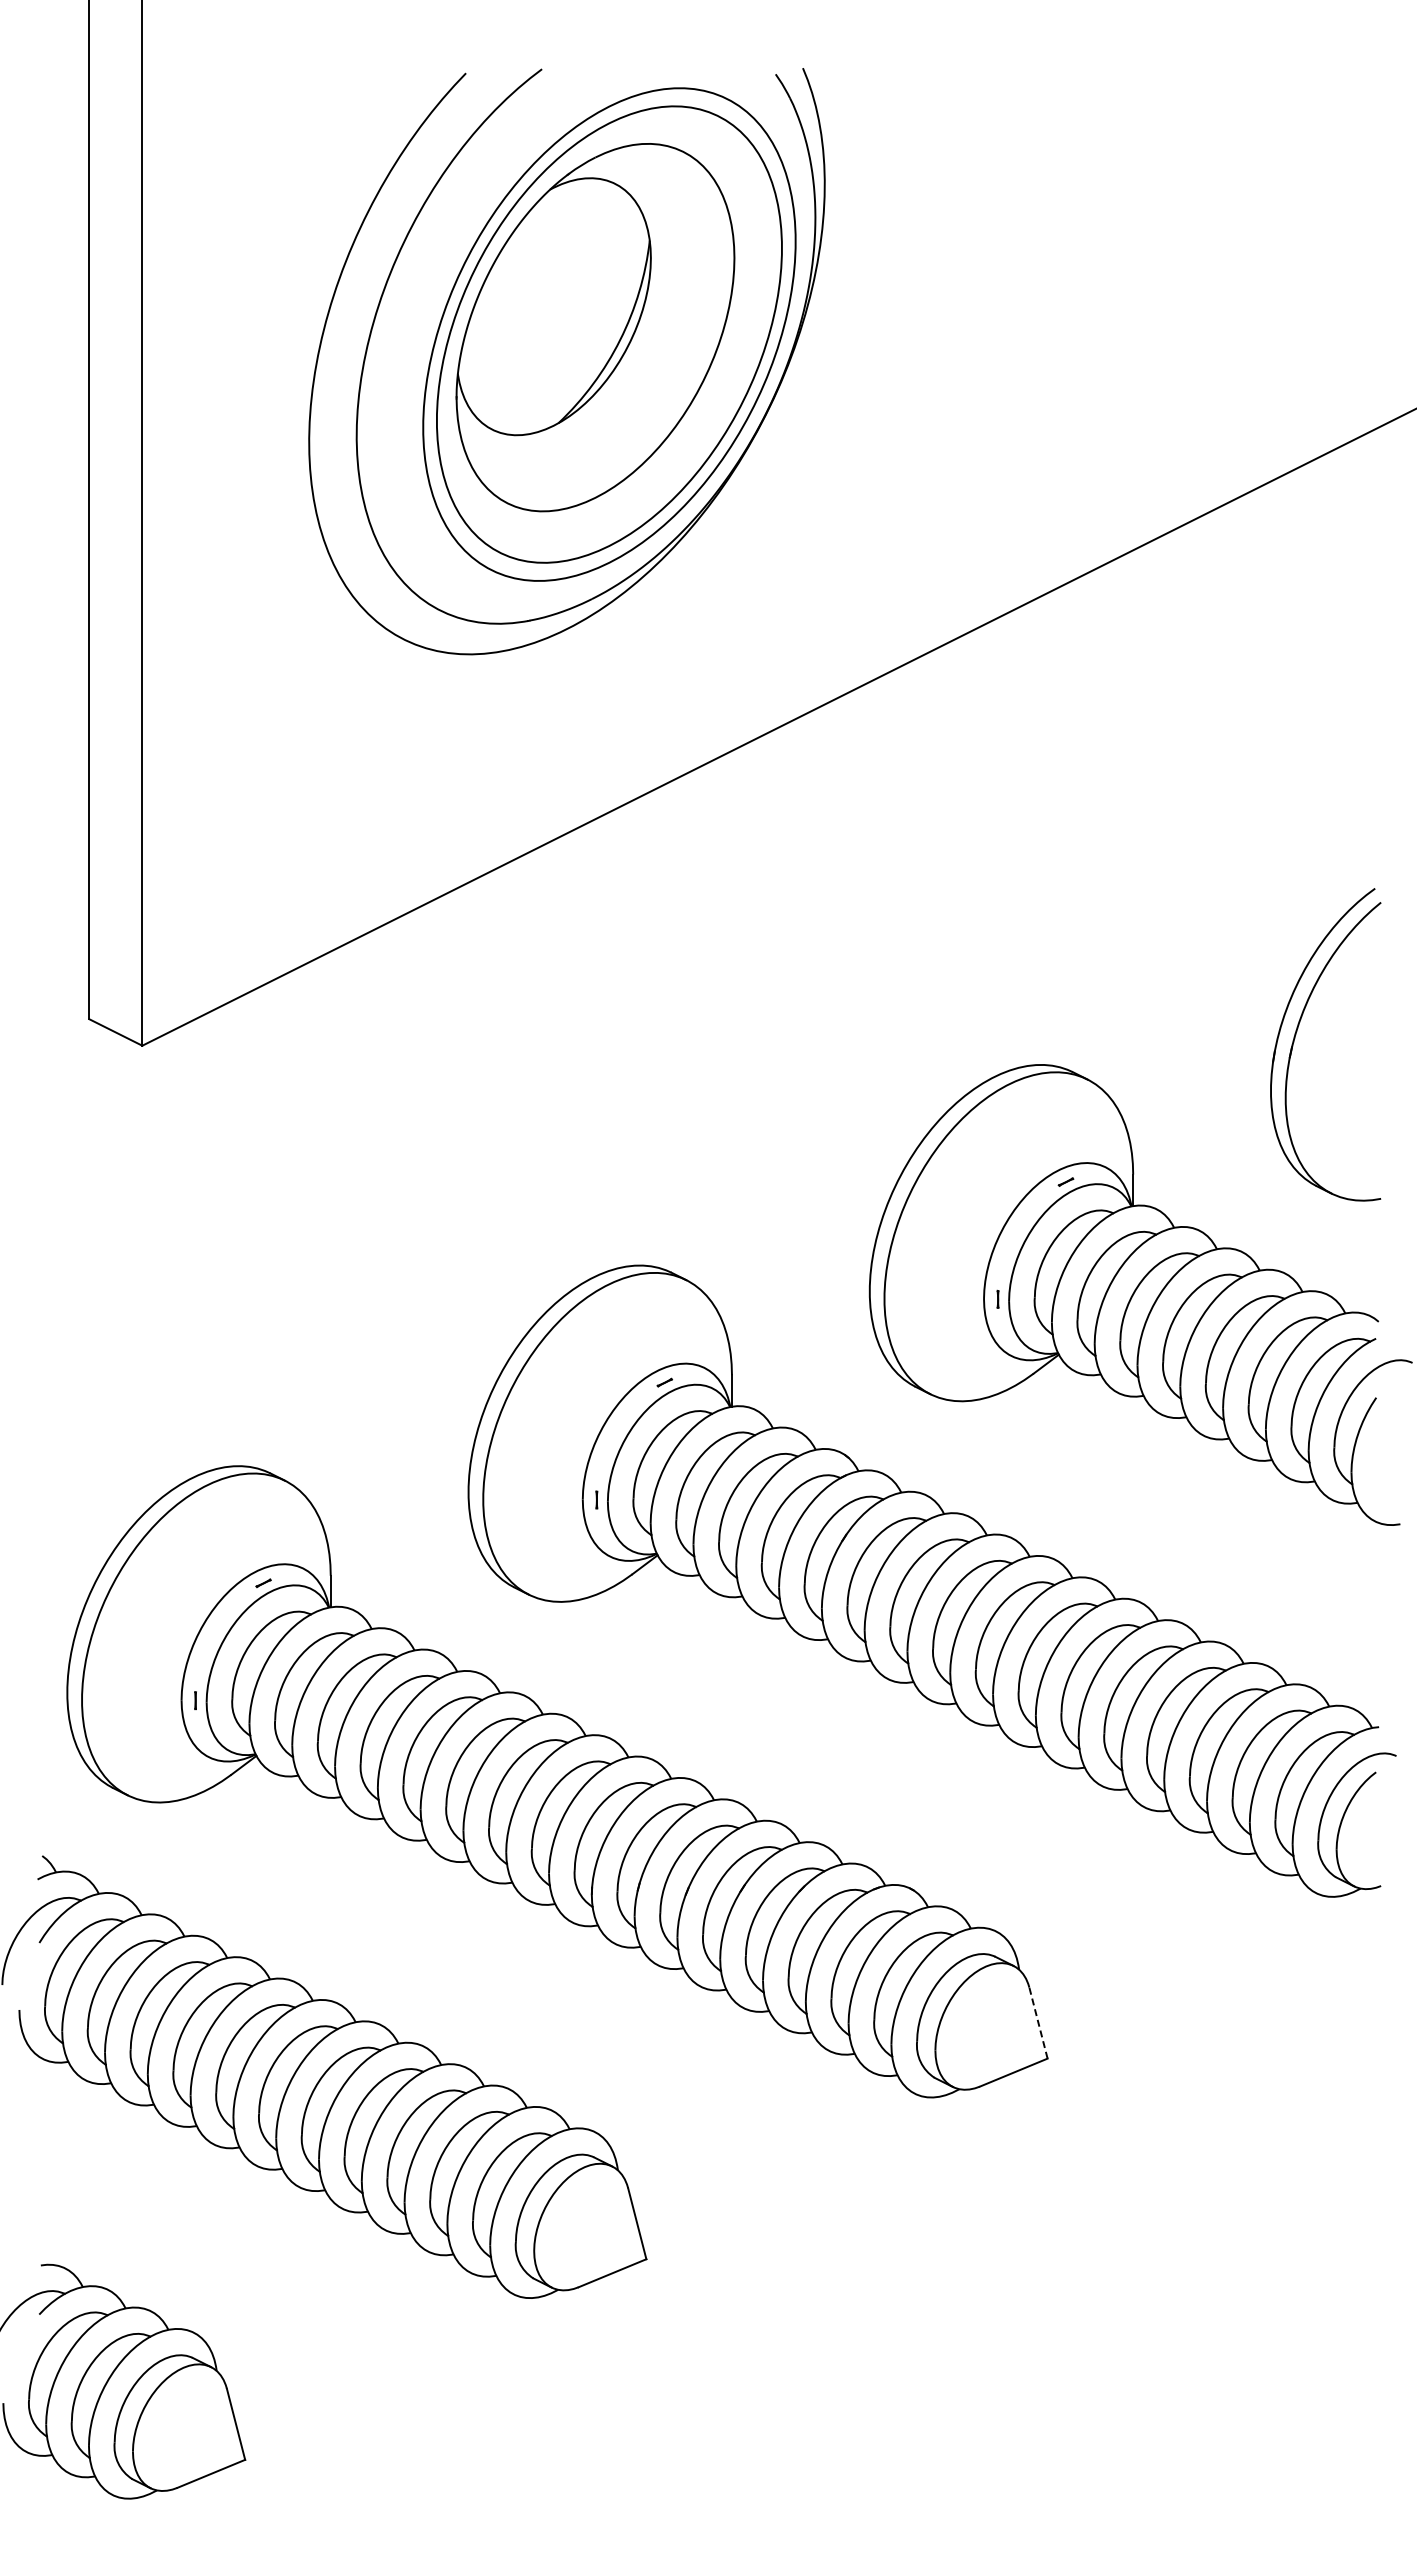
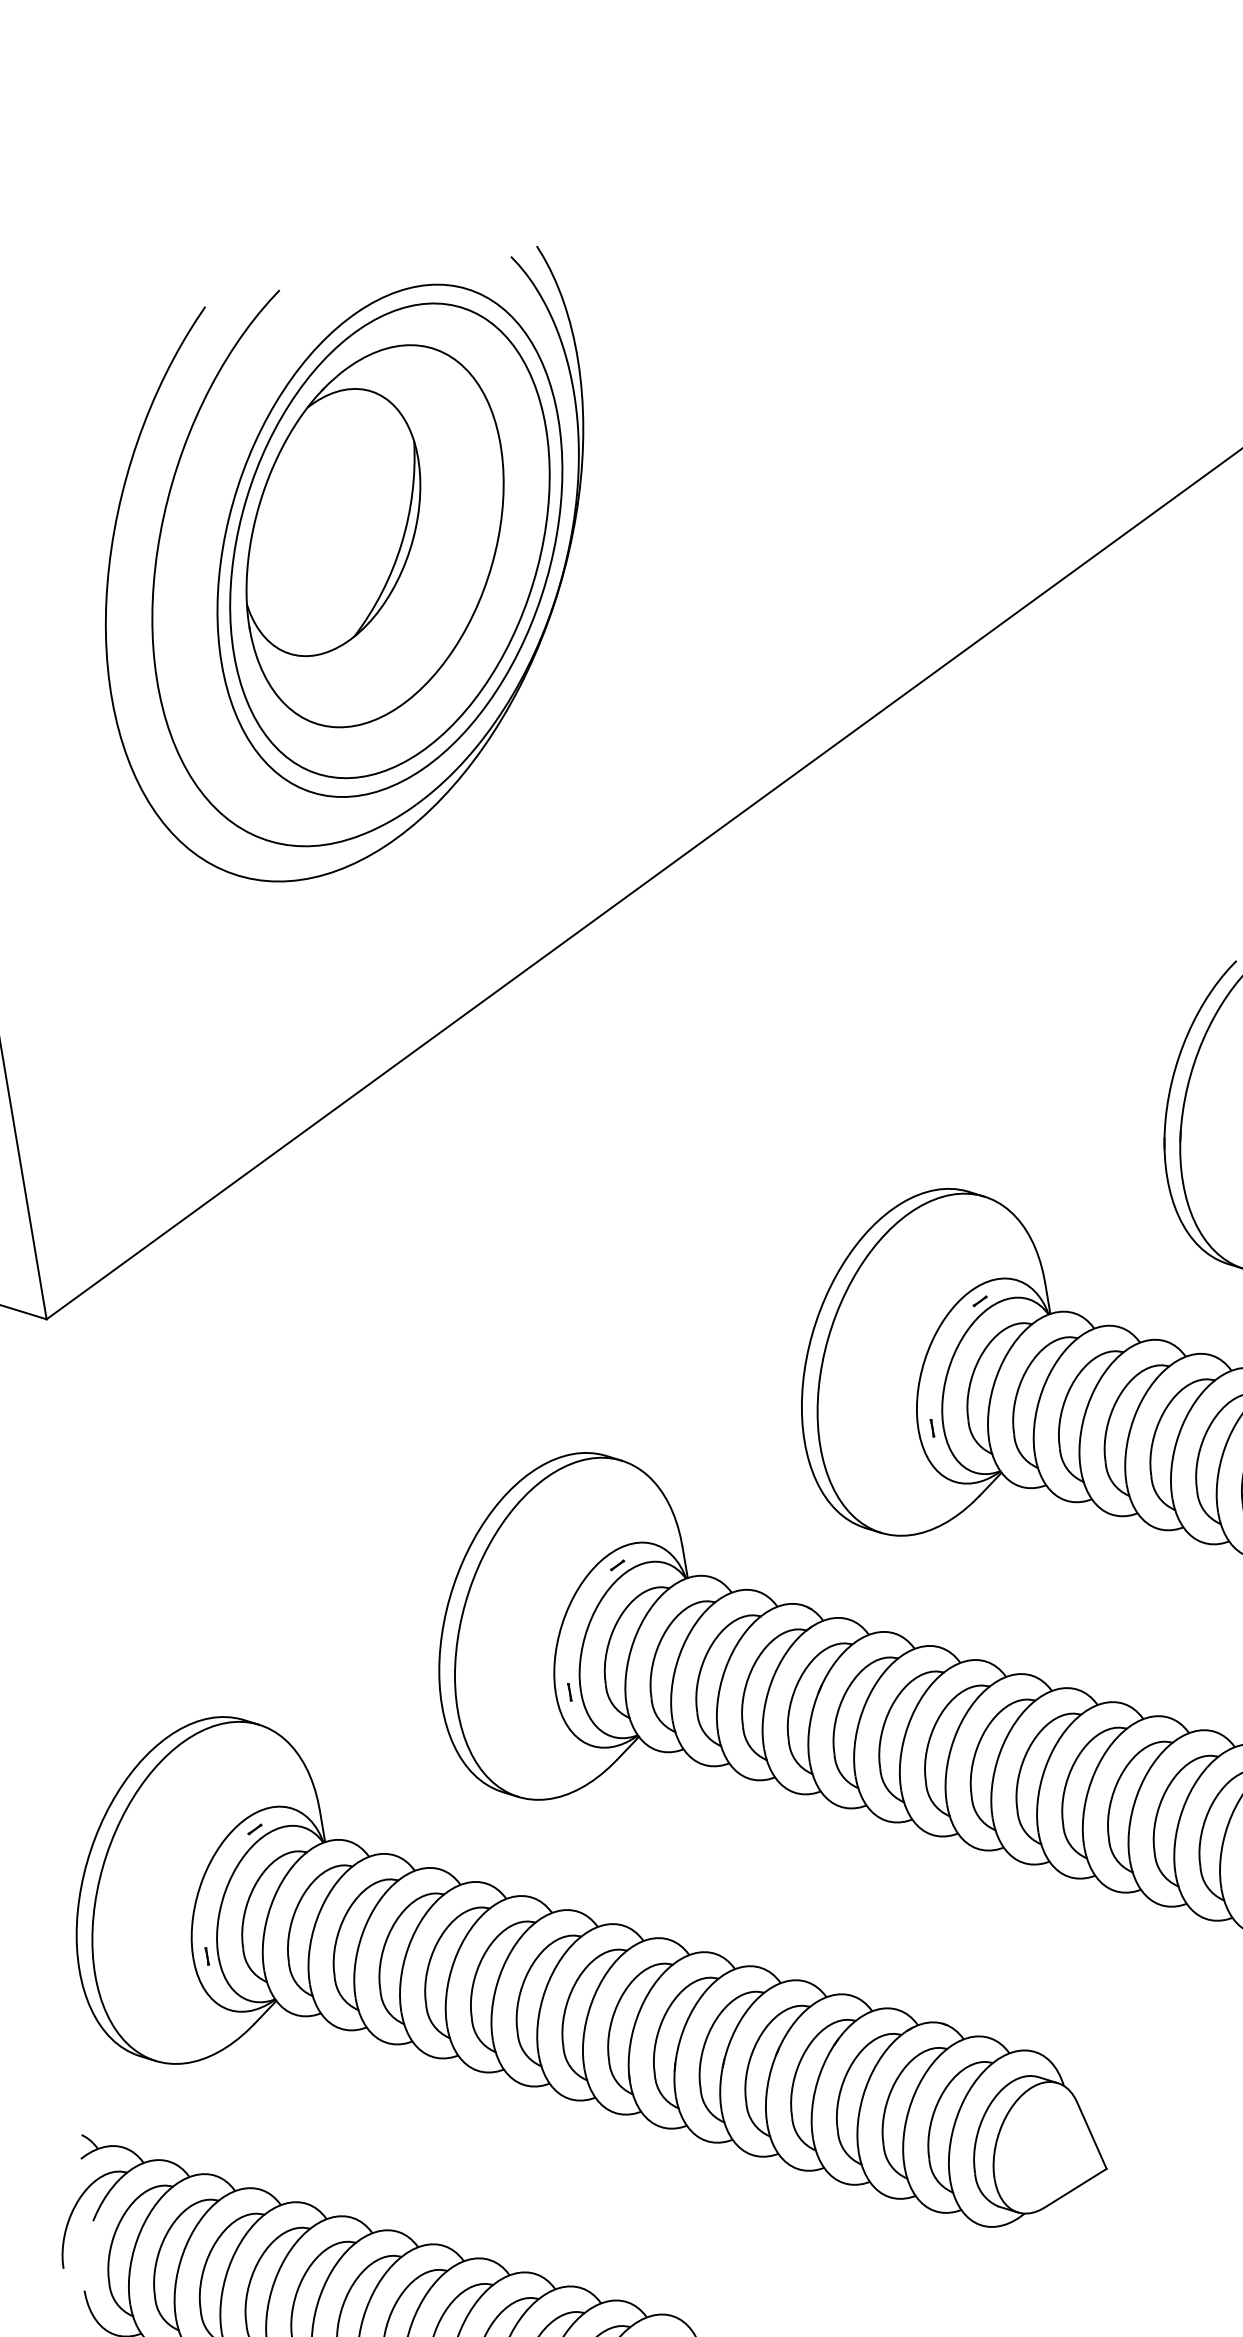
line: (1038, 2023) -> (1091, 2135), dashed -> solid

